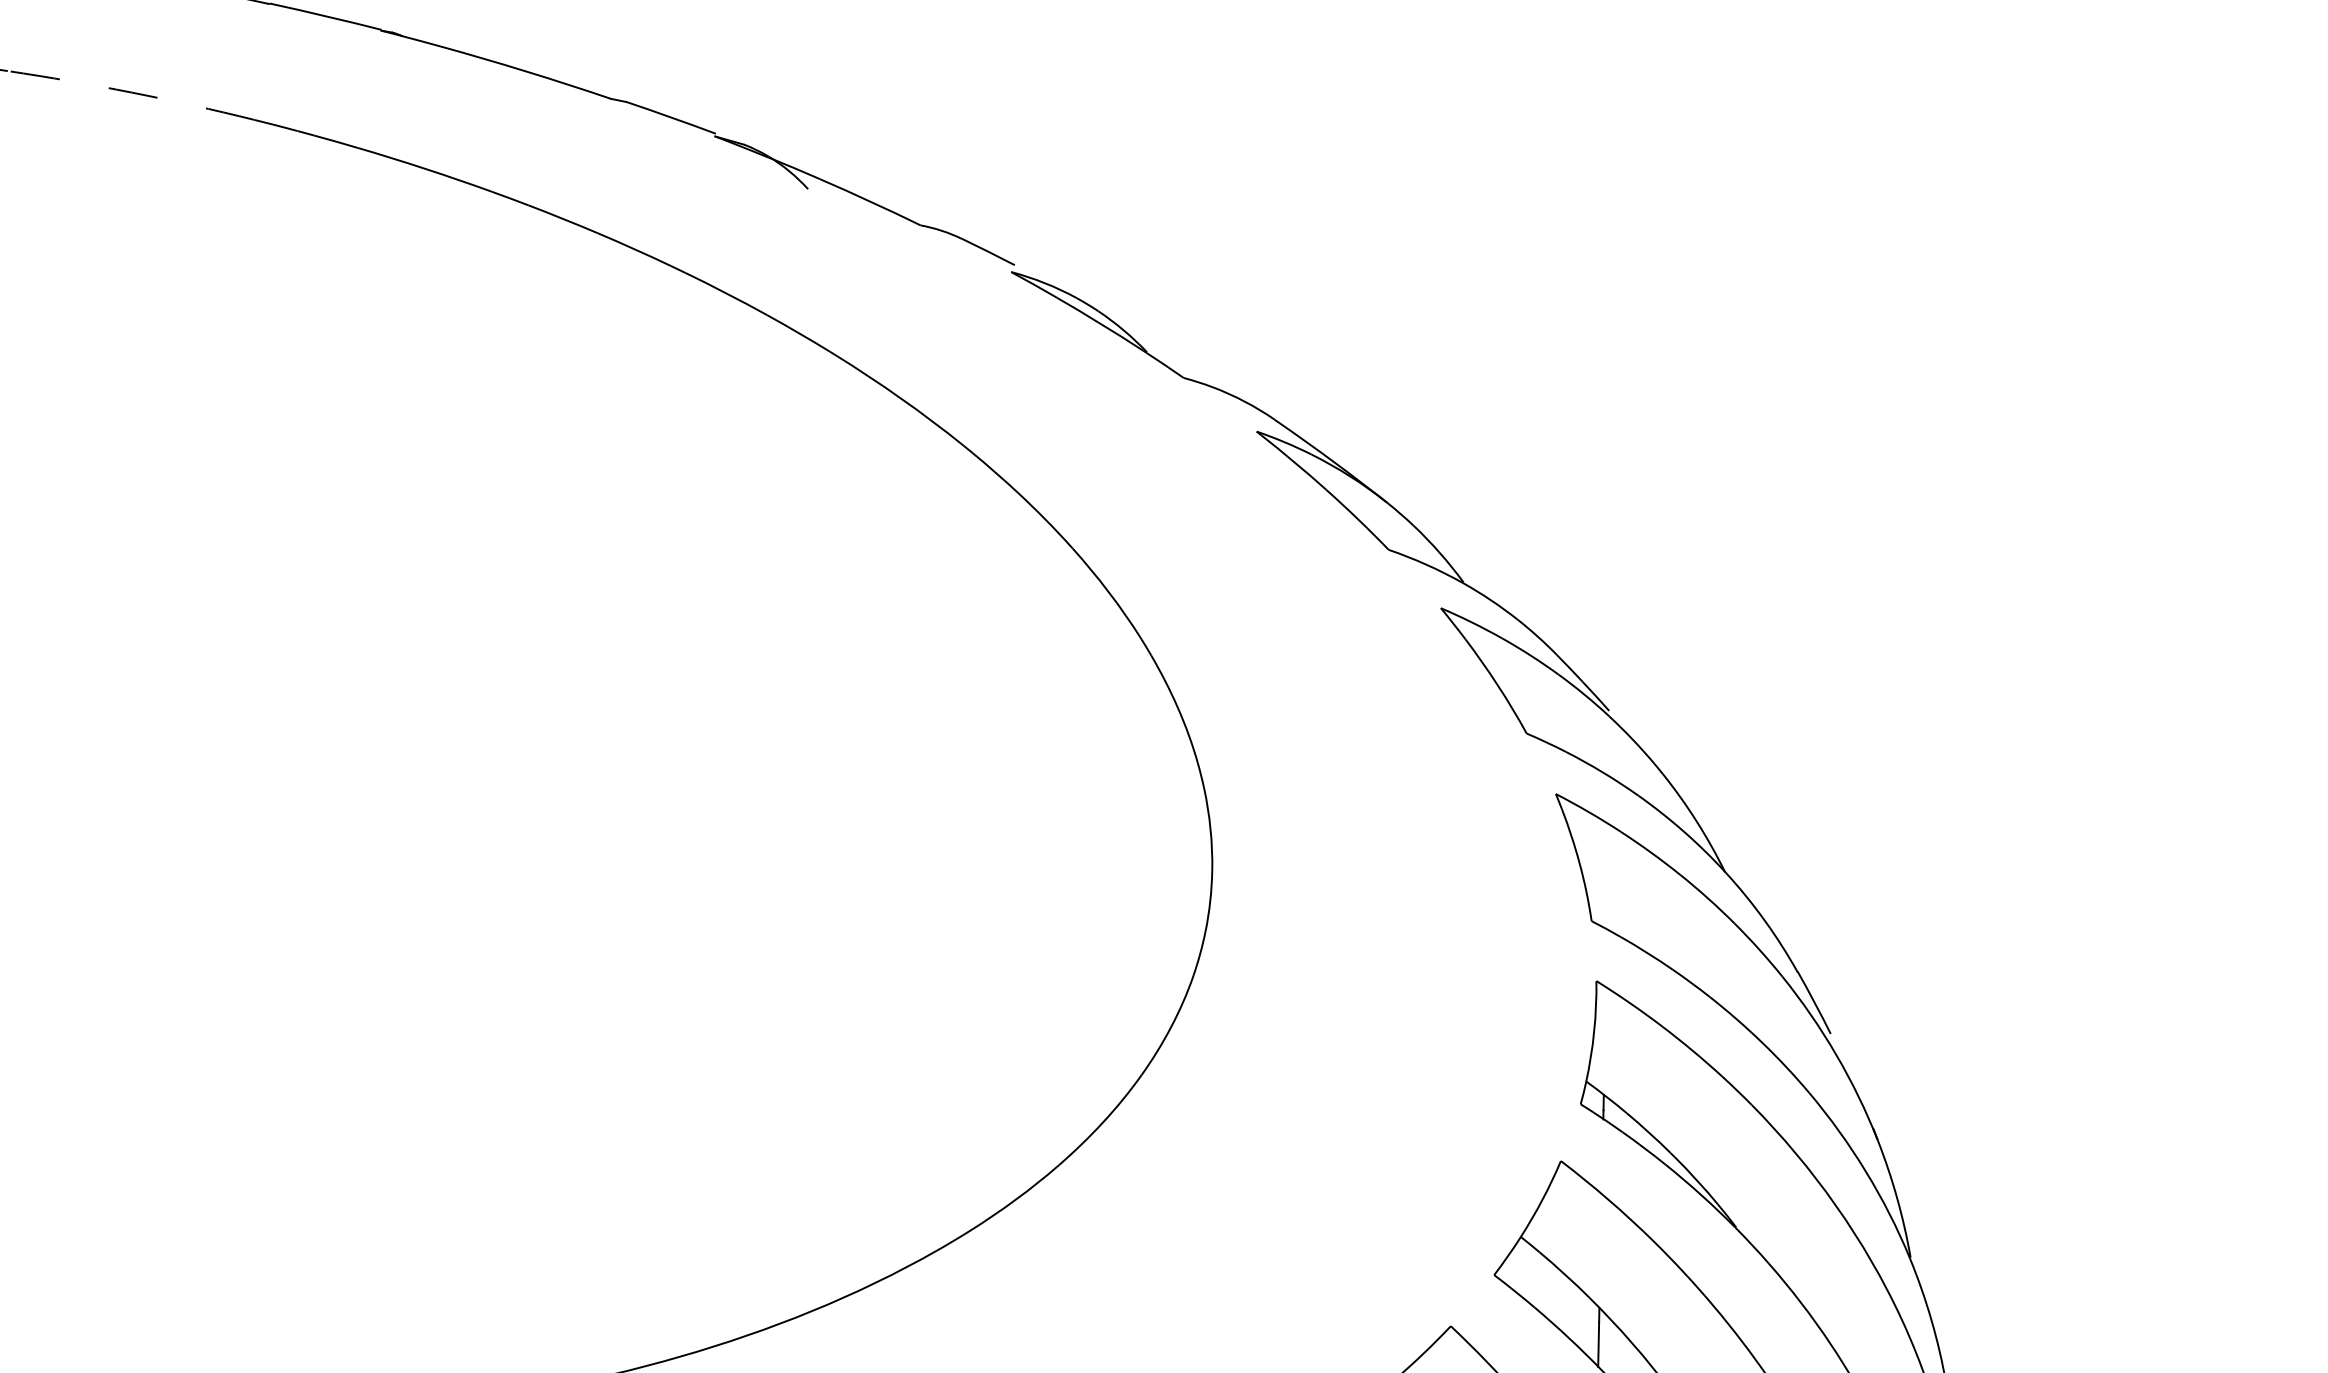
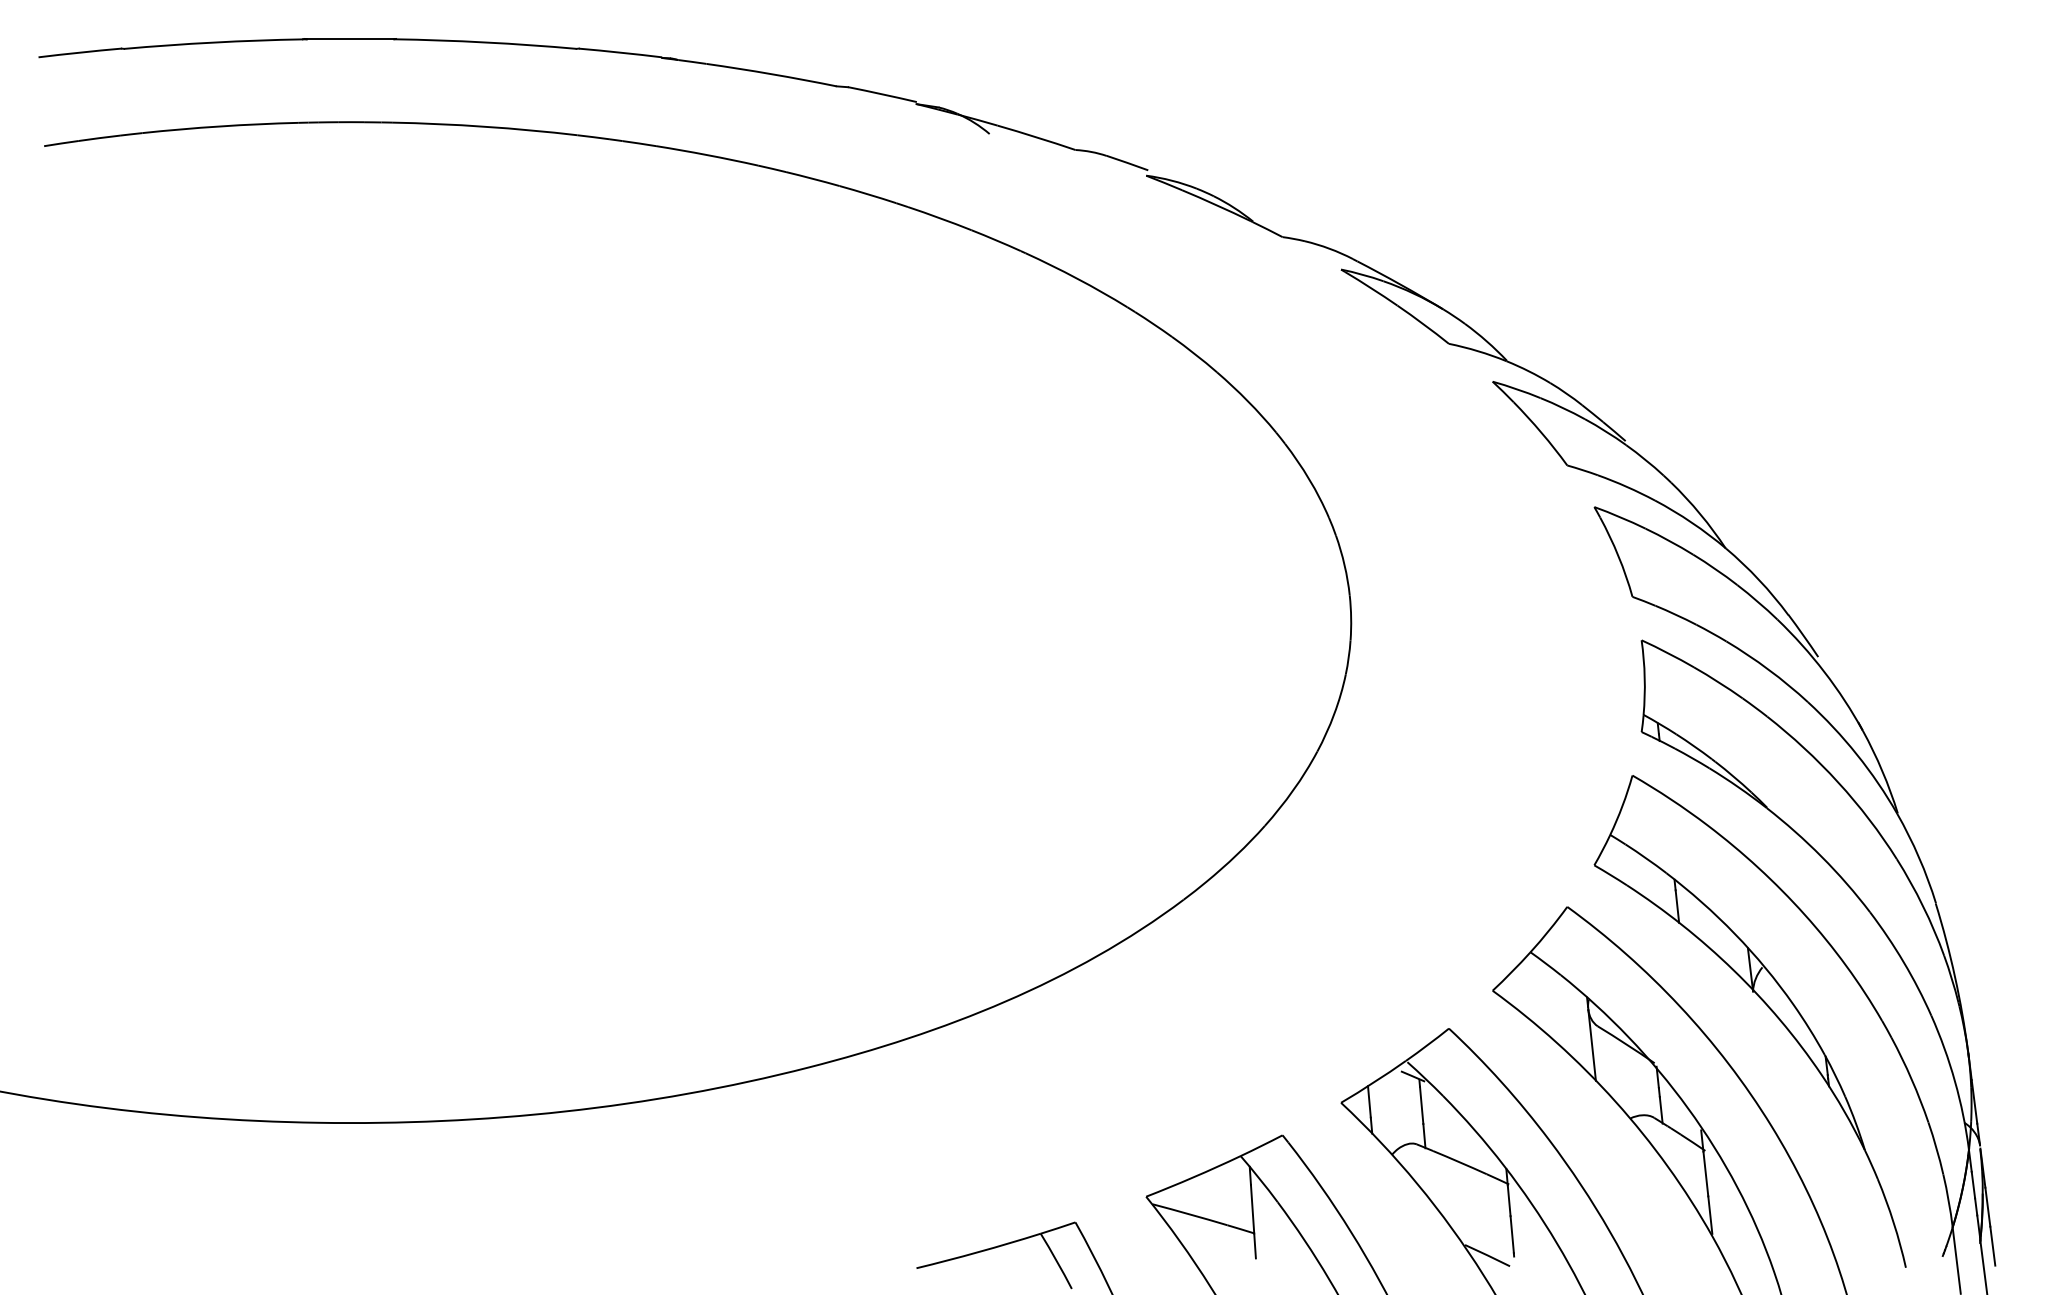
arc: (131, 92) -> (484, 126), dashed -> solid

